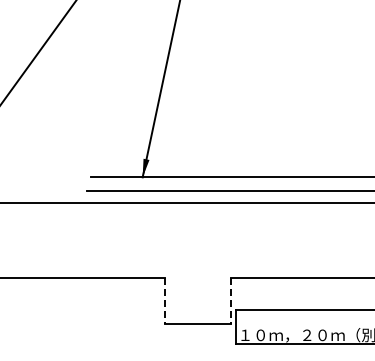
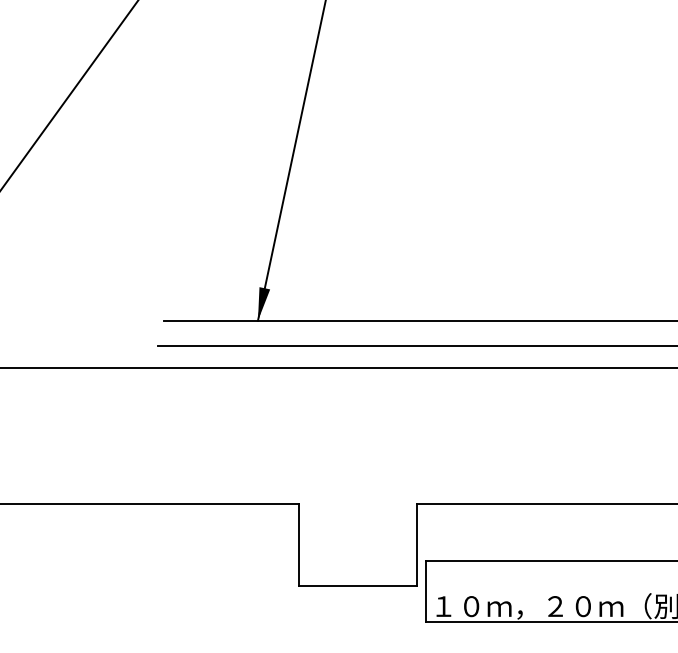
line: (165, 301) -> (299, 545), dashed -> solid
line: (230, 301) -> (416, 545), dashed -> solid

